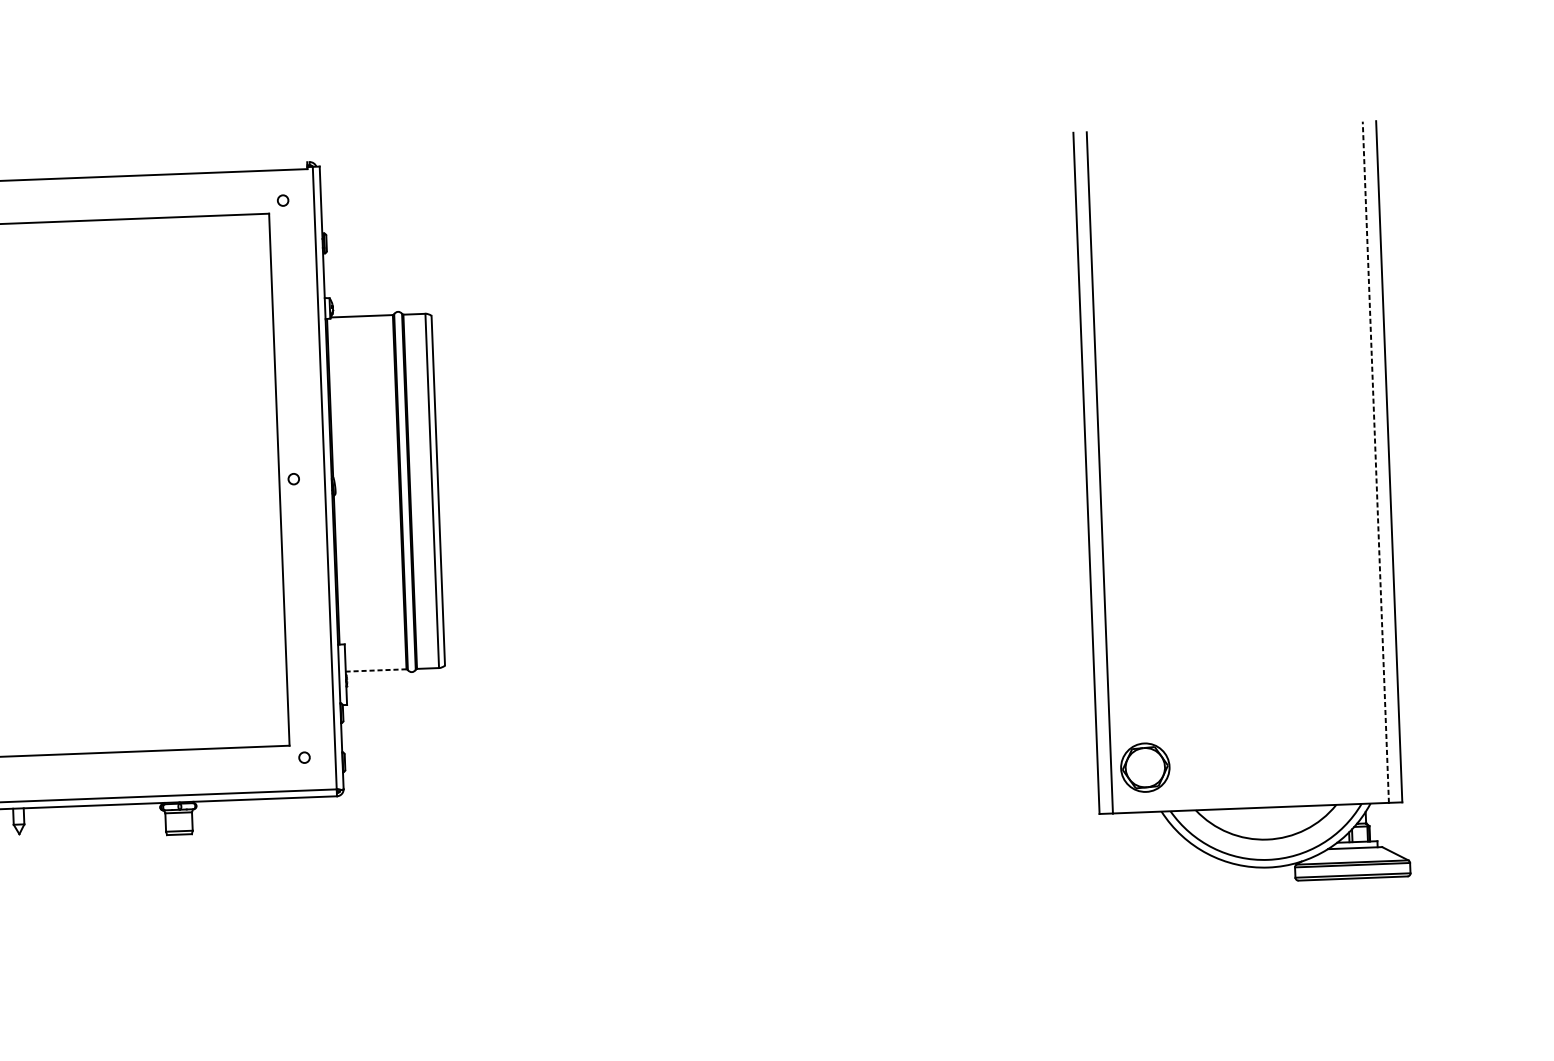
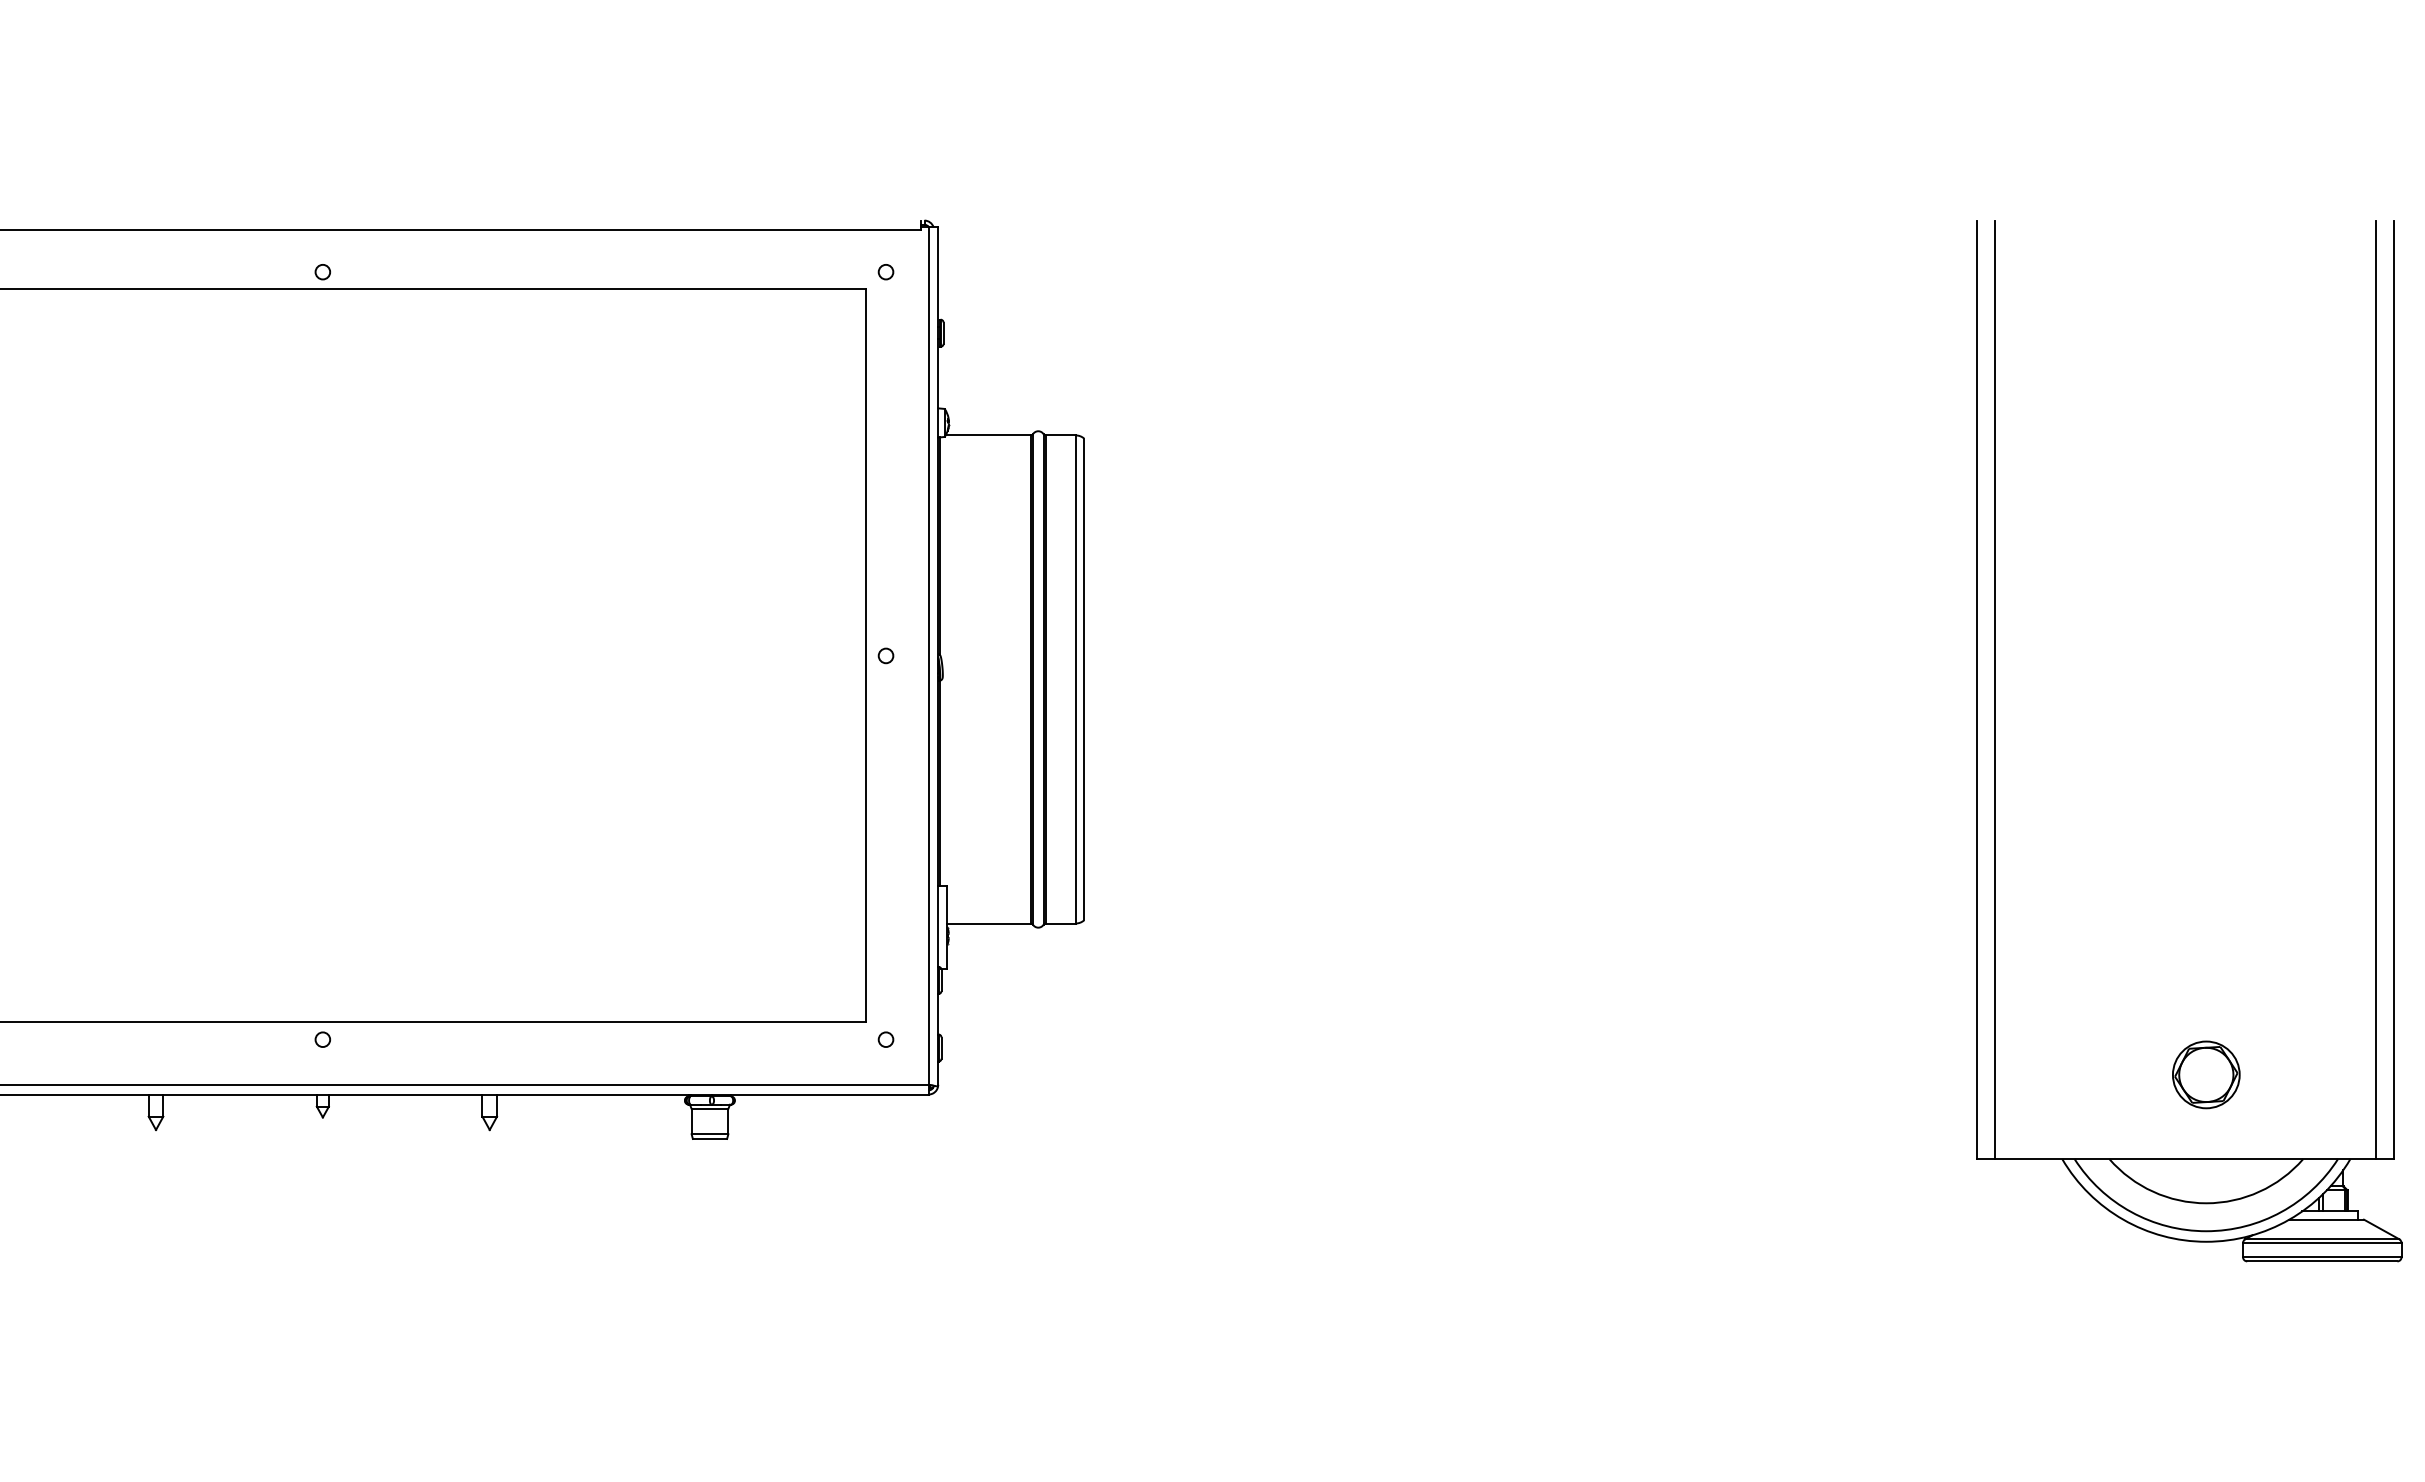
line: (1375, 461) -> (2375, 689), dashed -> solid
line: (376, 670) -> (989, 923), dashed -> solid
part: (1145, 767) -> (2206, 1074), moved

